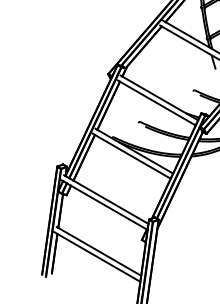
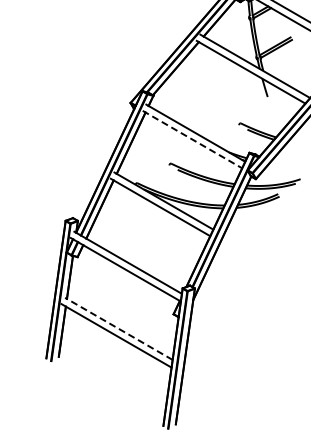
line: (156, 102) -> (192, 139), solid -> dashed
line: (98, 251) -> (118, 328), solid -> dashed

